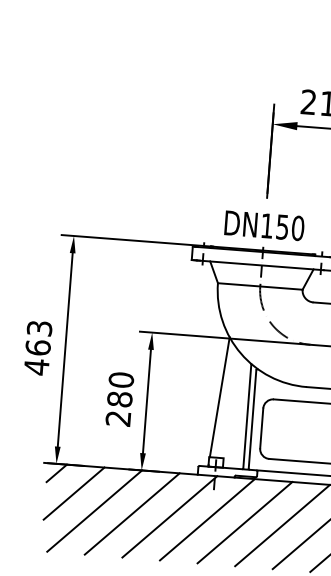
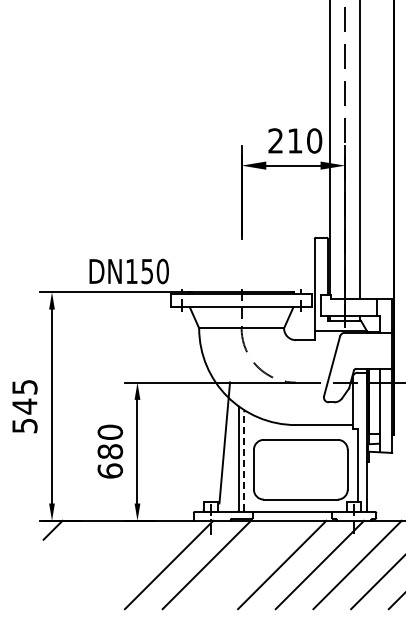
text: (263, 225) -> (128, 271), moved
text: (37, 348) -> (24, 407), 463 -> 545
line: (219, 396) -> (224, 442), moved
text: (118, 418) -> (110, 470), 280 -> 680
line: (253, 418) -> (244, 460), solid -> dashed
line: (73, 492) -> (71, 548), removed
line: (94, 510) -> (93, 564), removed
line: (132, 513) -> (131, 564), removed
line: (245, 522) -> (244, 564), removed

